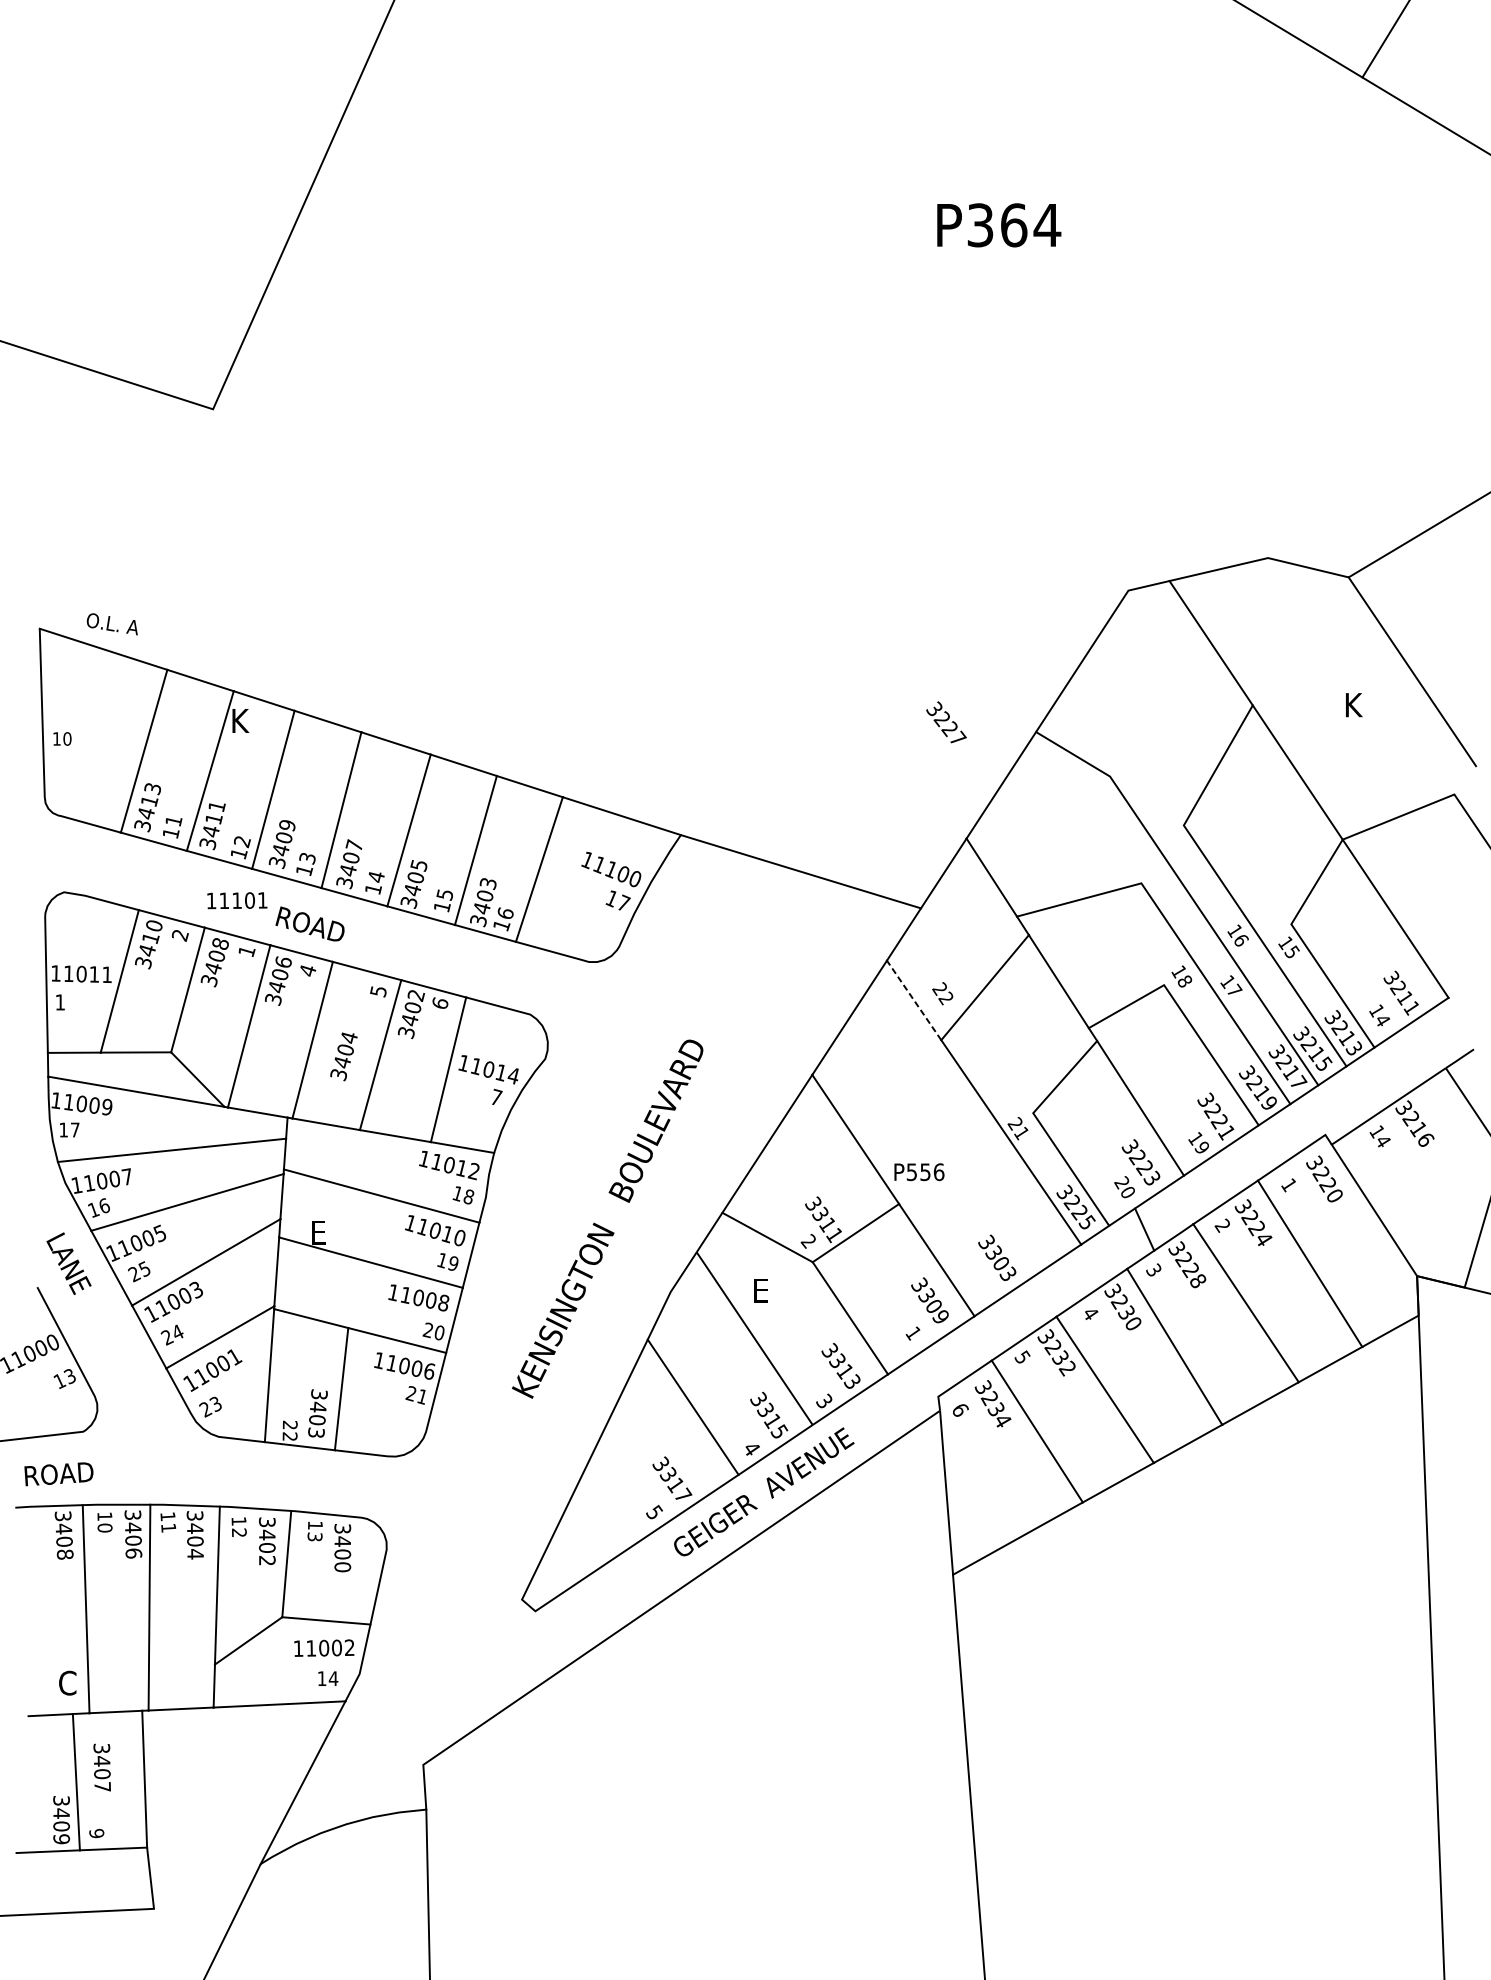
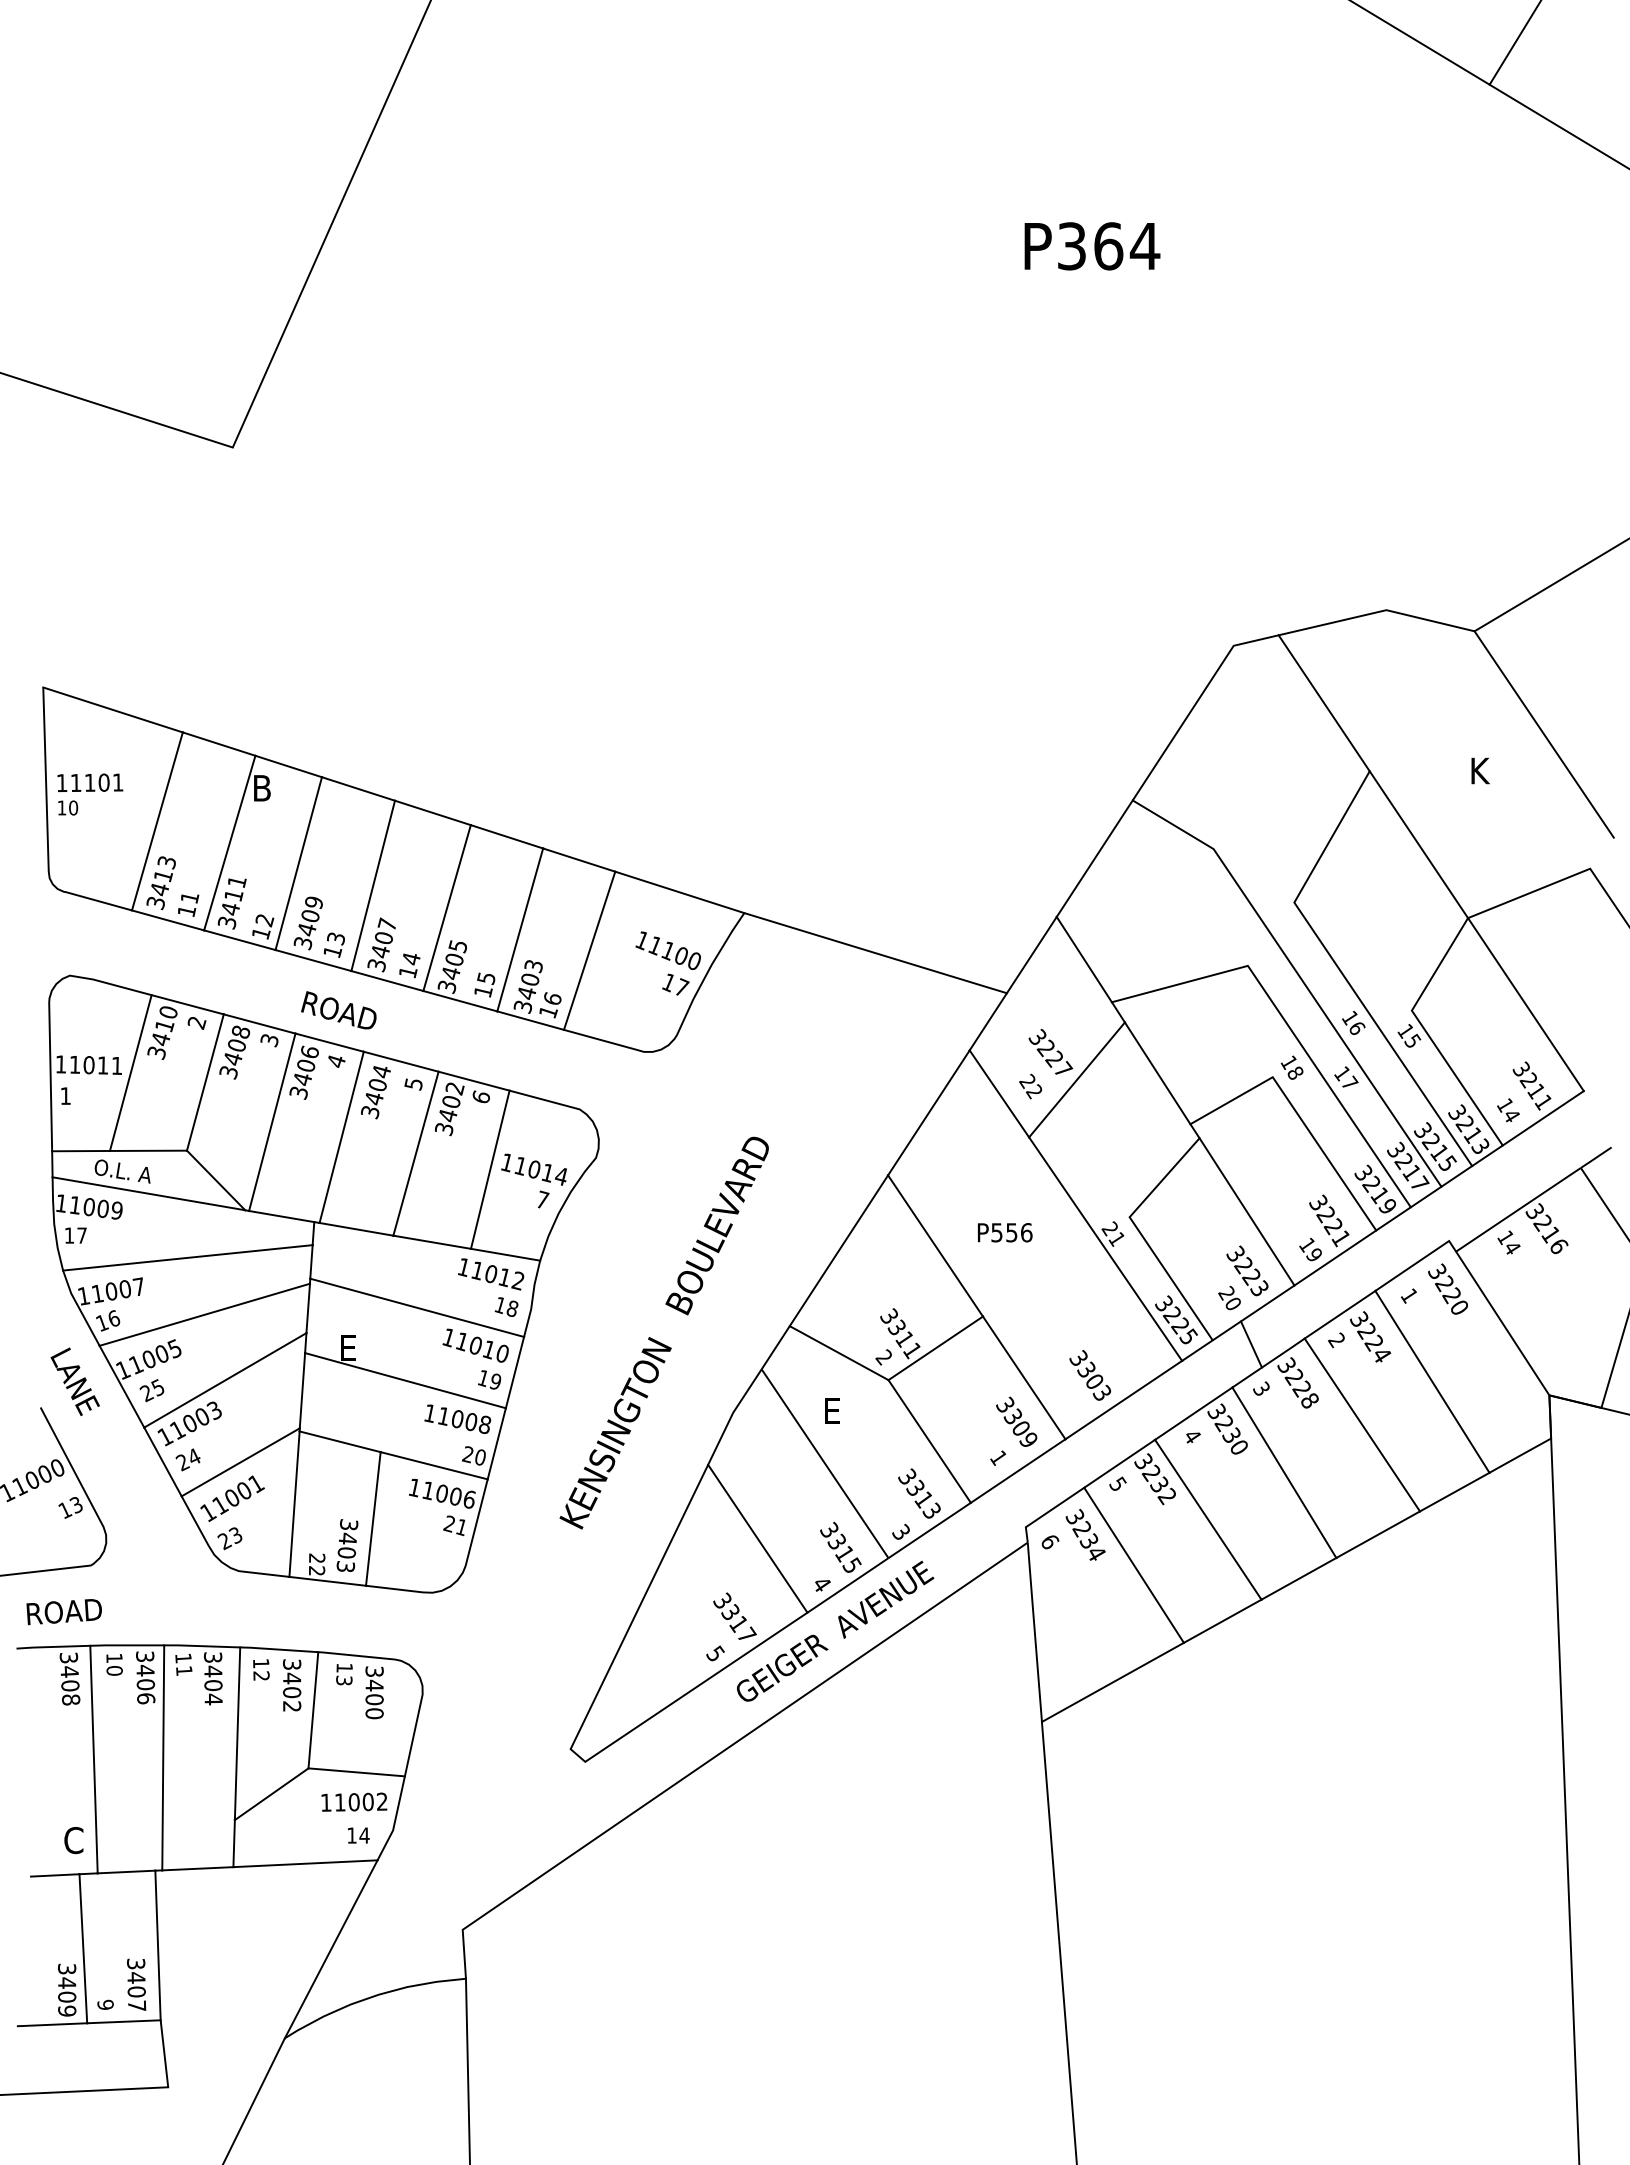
text: (112, 624) -> (122, 1171), moved
text: (242, 721) -> (264, 788), K -> B
text: (946, 722) -> (1050, 1051), moved
text: (237, 900) -> (90, 782), moved
text: (246, 951) -> (269, 1040), 1 -> 3
line: (914, 1000) -> (999, 1093), dashed -> solid
text: (343, 1056) -> (375, 1092), moved
text: (919, 1171) -> (1005, 1232), moved
text: (102, 1767) -> (136, 1984), moved

